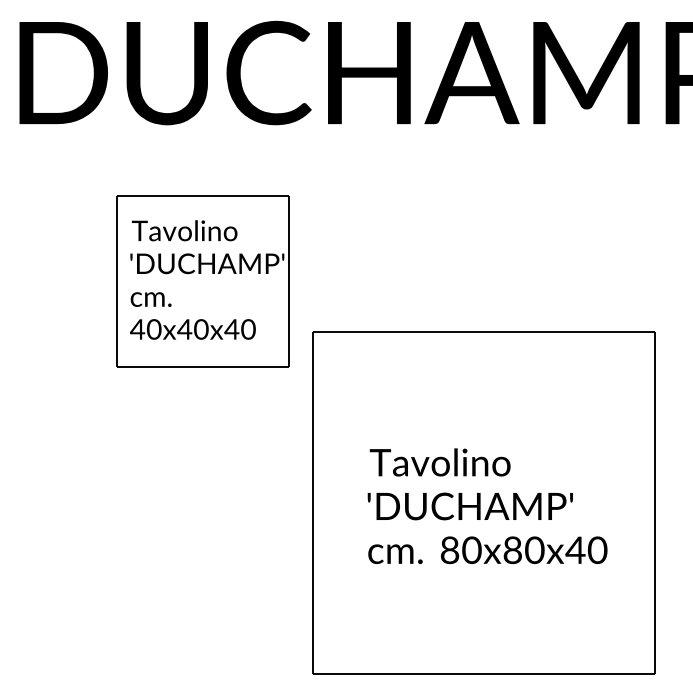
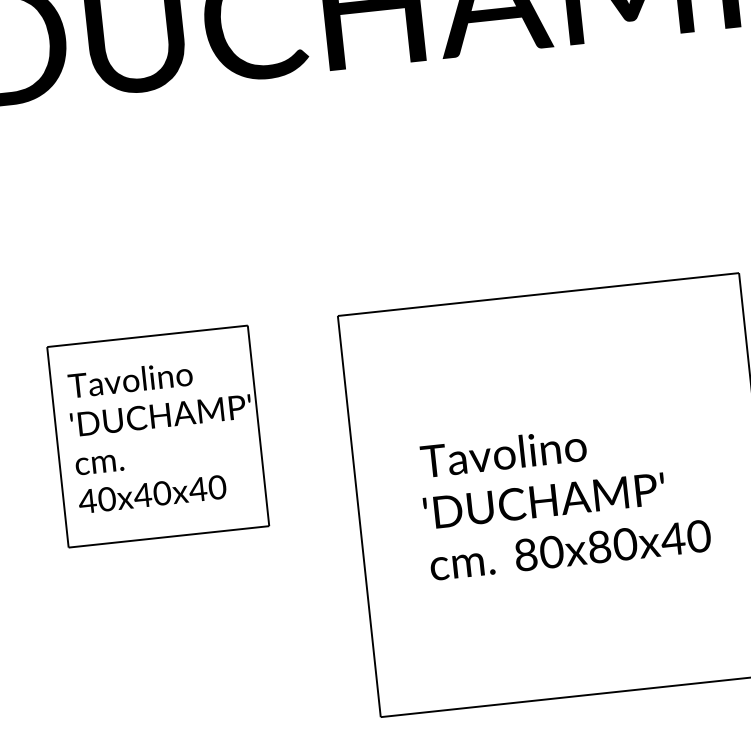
part: (202, 281) -> (157, 437), moved

